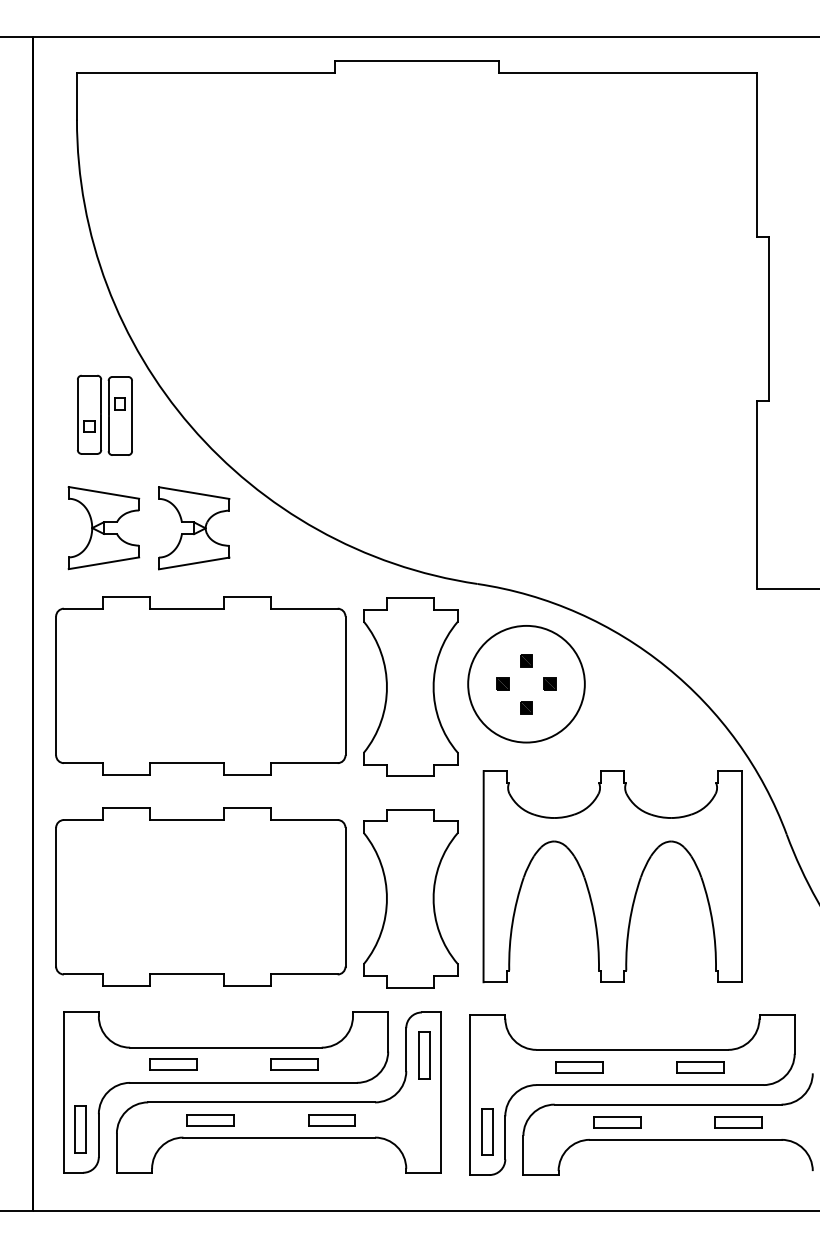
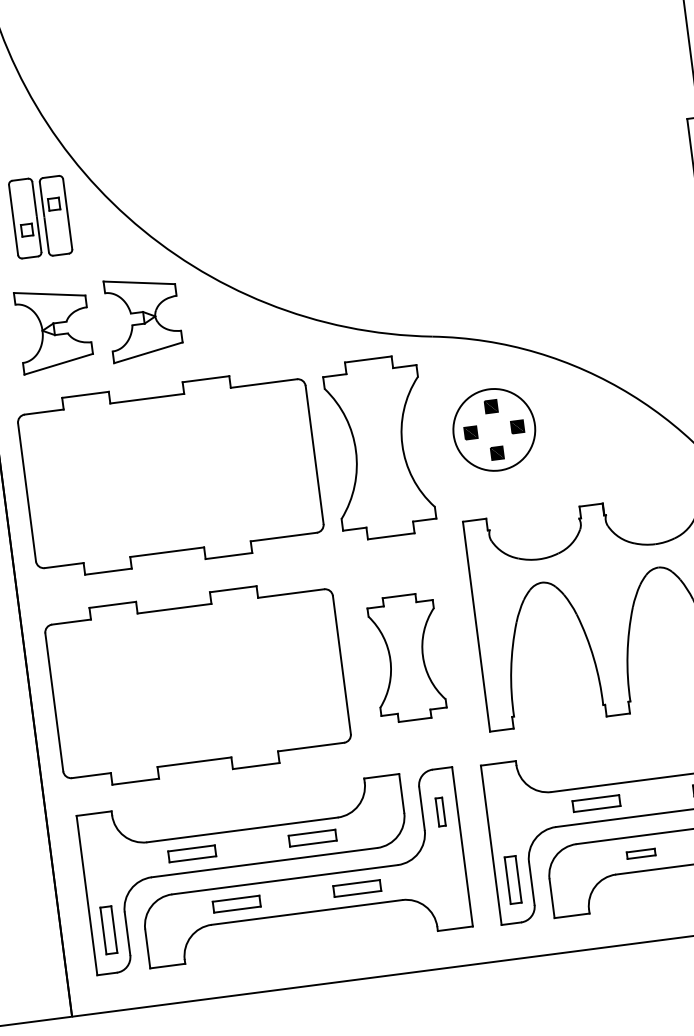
circle: (526, 683) -> (494, 429), size x0.7
part: (410, 898) -> (406, 657), size x0.7
part: (424, 1055) -> (440, 812), size x0.6
part: (617, 1122) -> (641, 853), size x0.6

